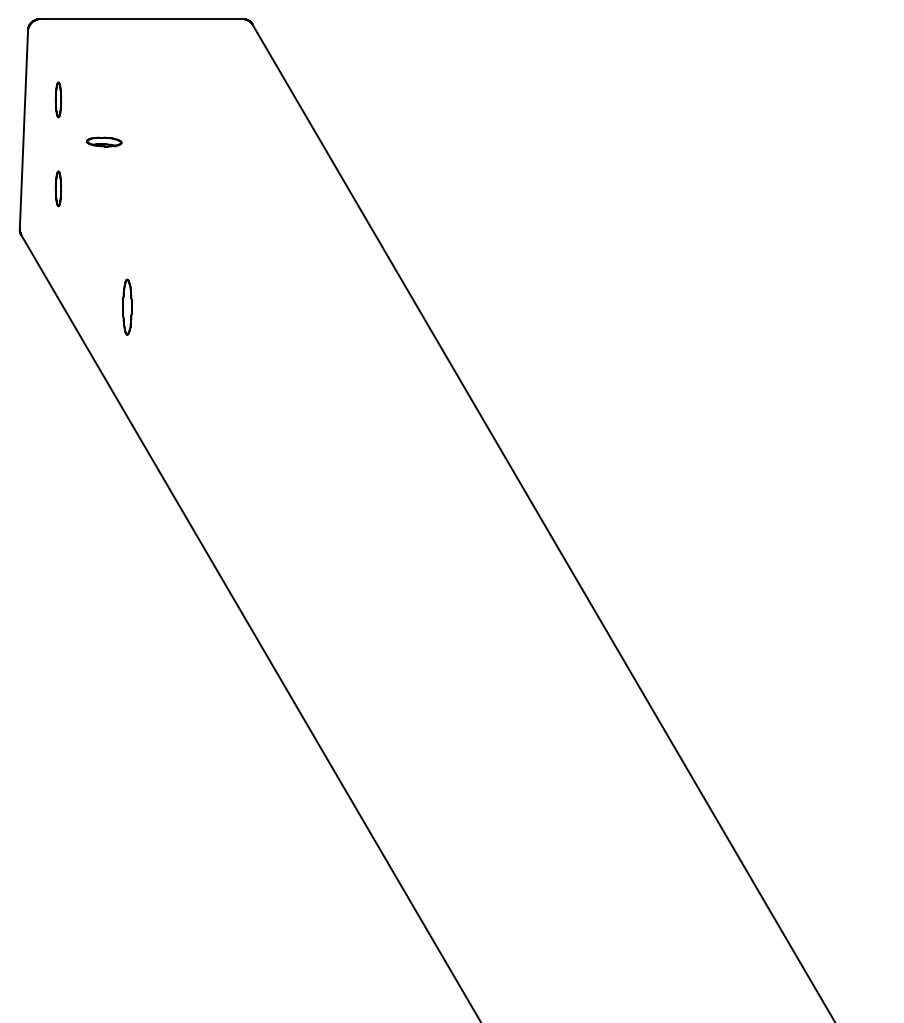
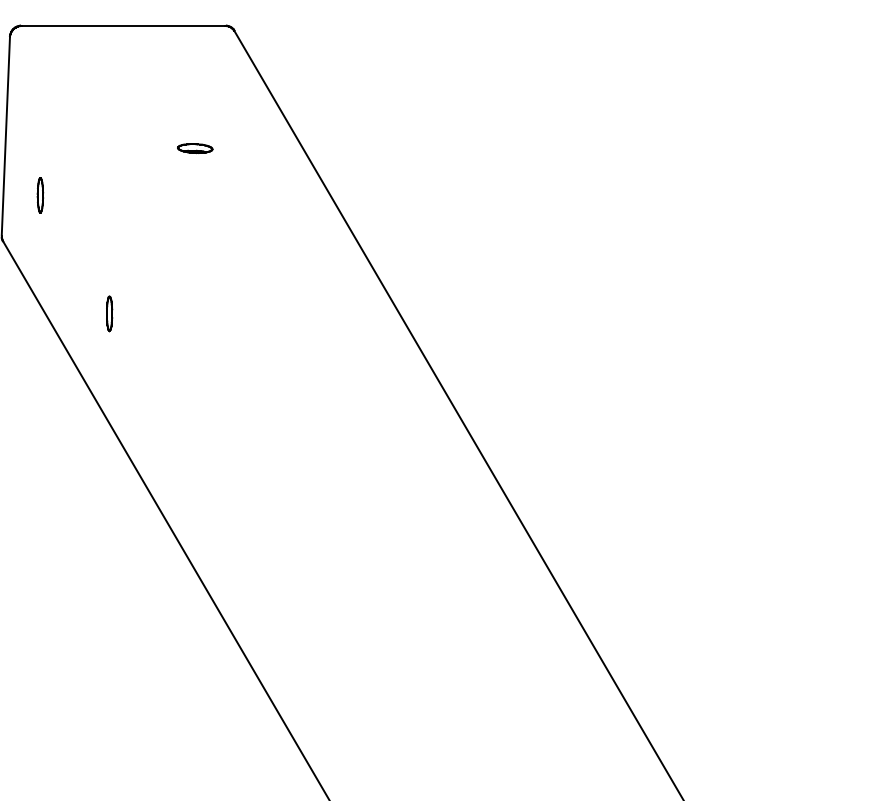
part: (58, 99) -> (40, 106), removed
part: (104, 141) -> (195, 148), moved
part: (127, 307) -> (109, 314), size x0.62

